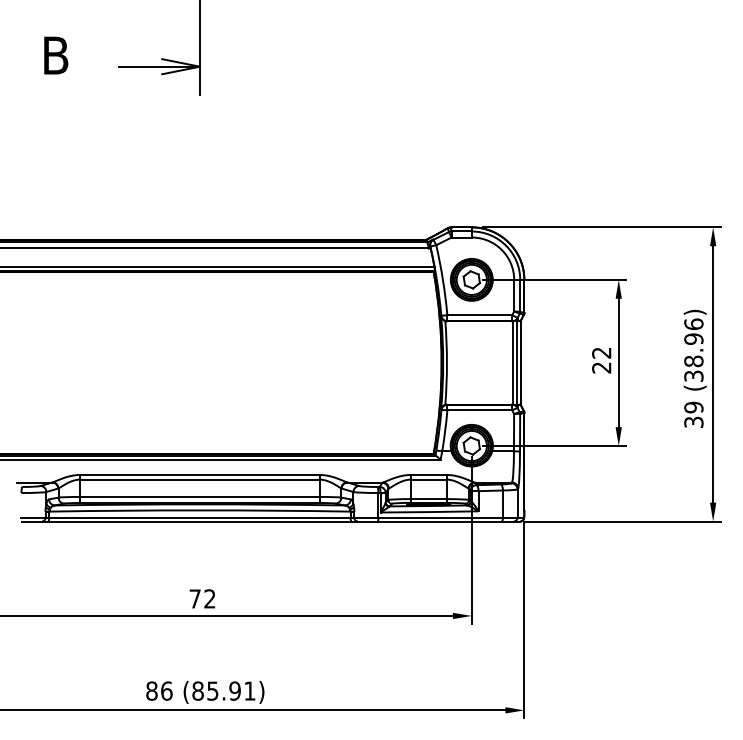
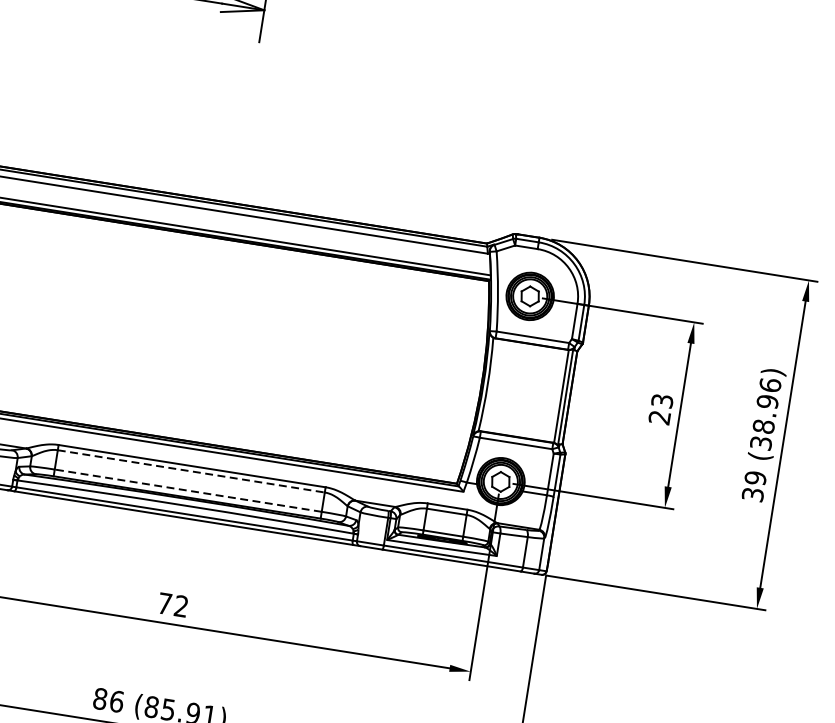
text: (601, 352) -> (662, 400), 22 -> 23
line: (199, 479) -> (190, 471), solid -> dashed
line: (199, 496) -> (187, 490), solid -> dashed

